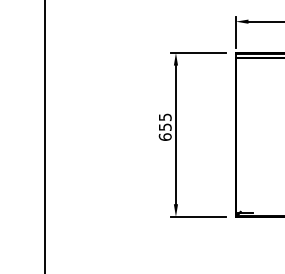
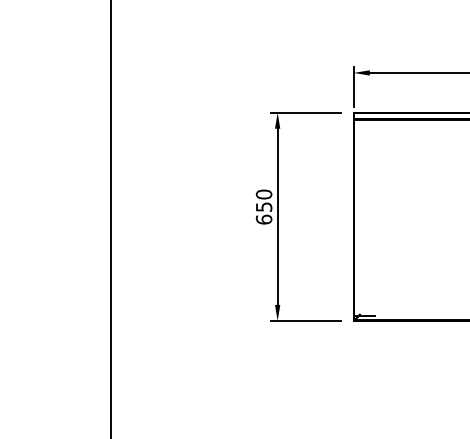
text: (164, 117) -> (263, 194), 655 -> 650

